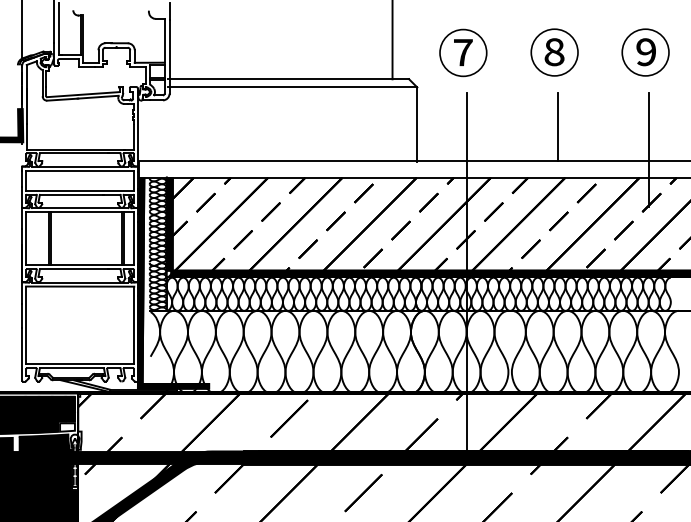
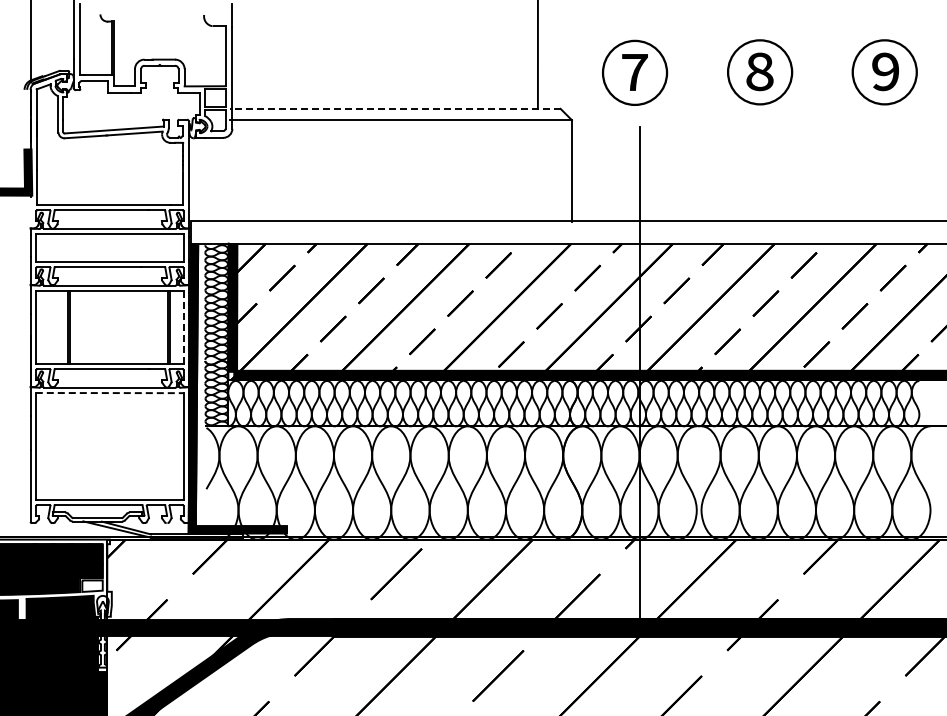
line: (287, 79) -> (394, 109), solid -> dashed
line: (558, 127) -> (765, 174), removed
line: (649, 149) -> (889, 205), removed
line: (134, 238) -> (184, 327), solid -> dashed
line: (80, 286) -> (110, 393), solid -> dashed

